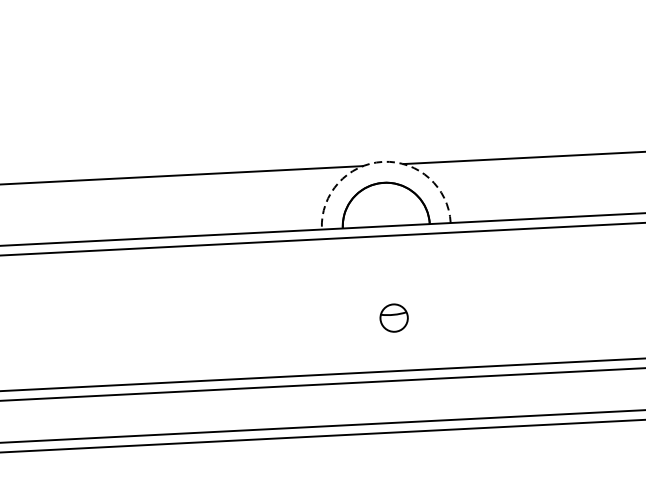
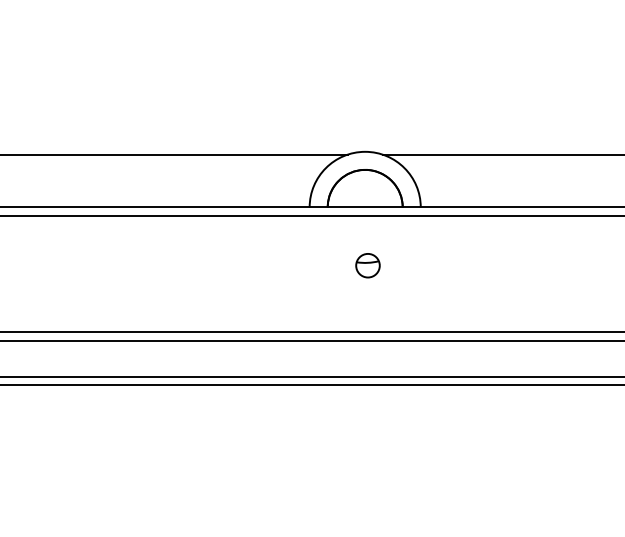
arc: (383, 161) -> (365, 151), dashed -> solid
part: (393, 317) -> (367, 265), moved

